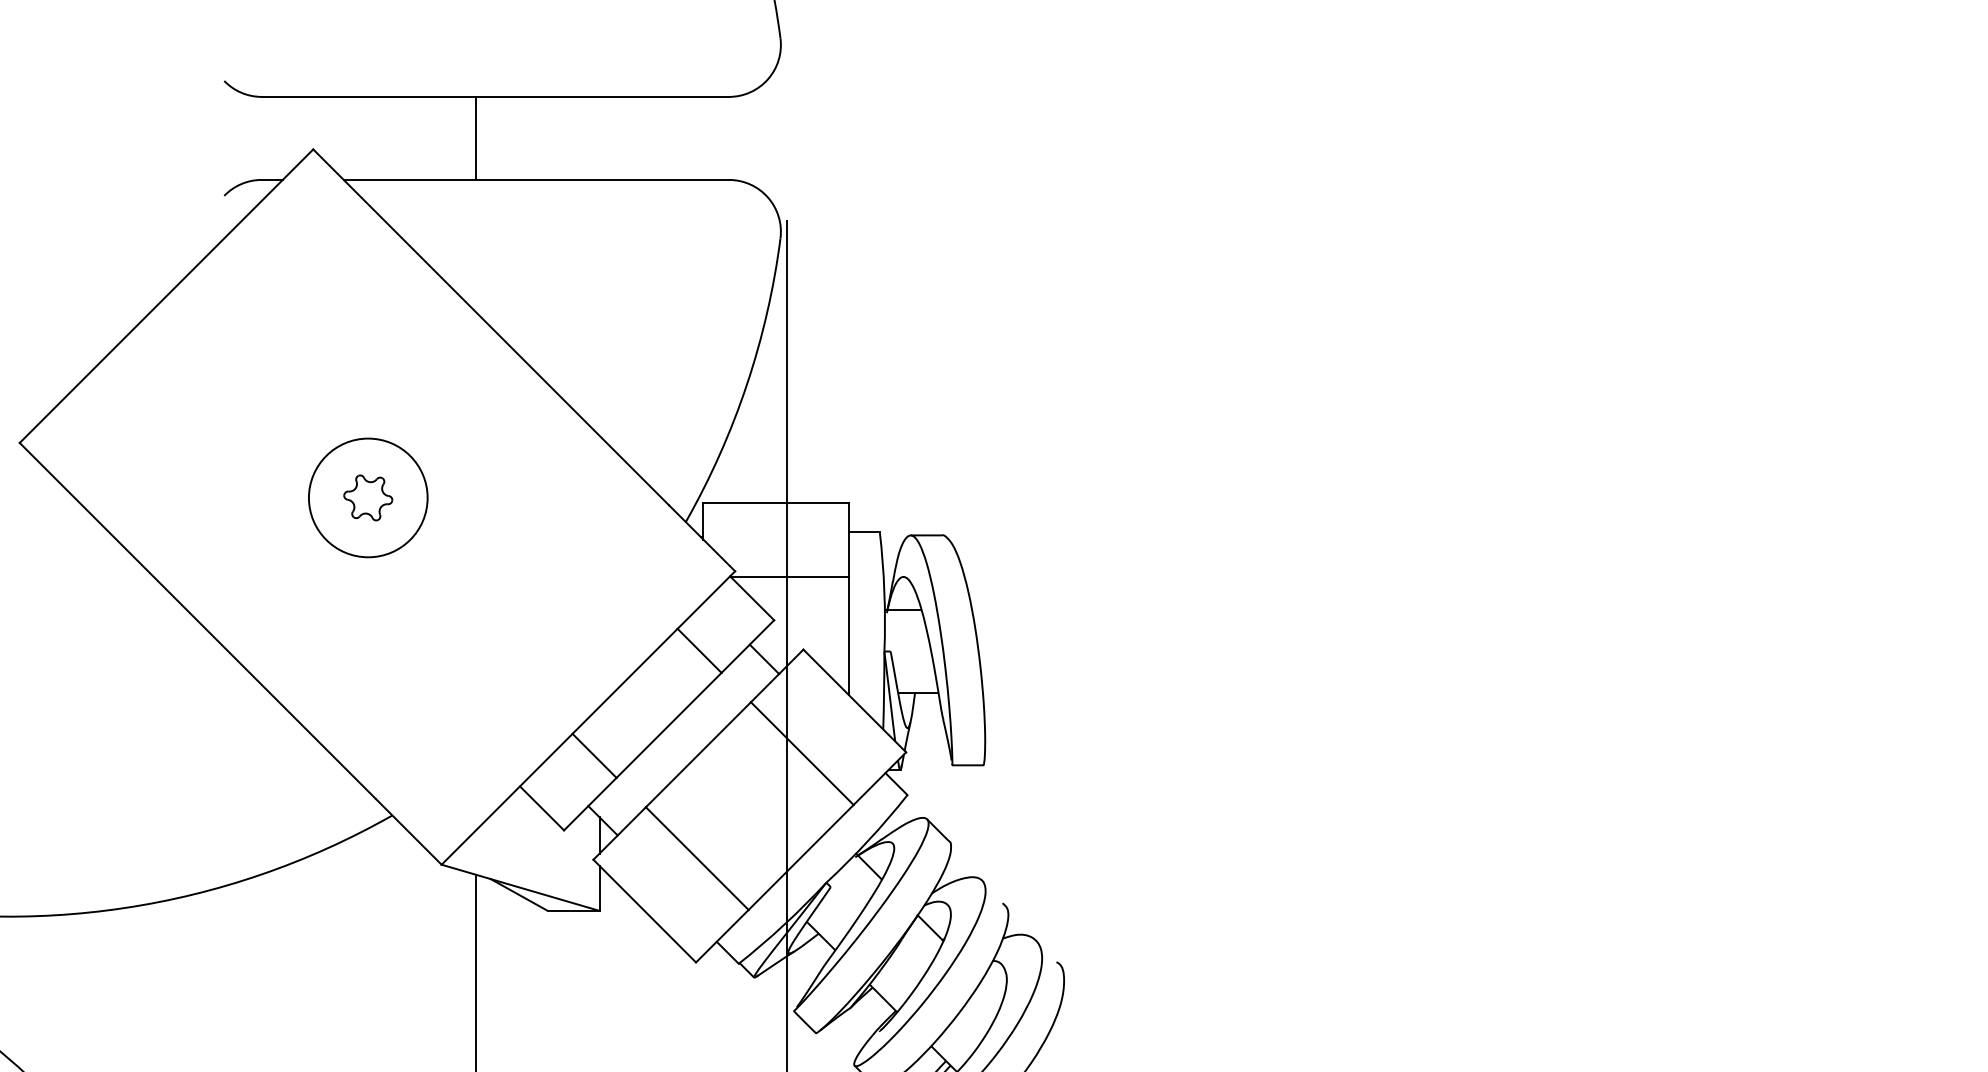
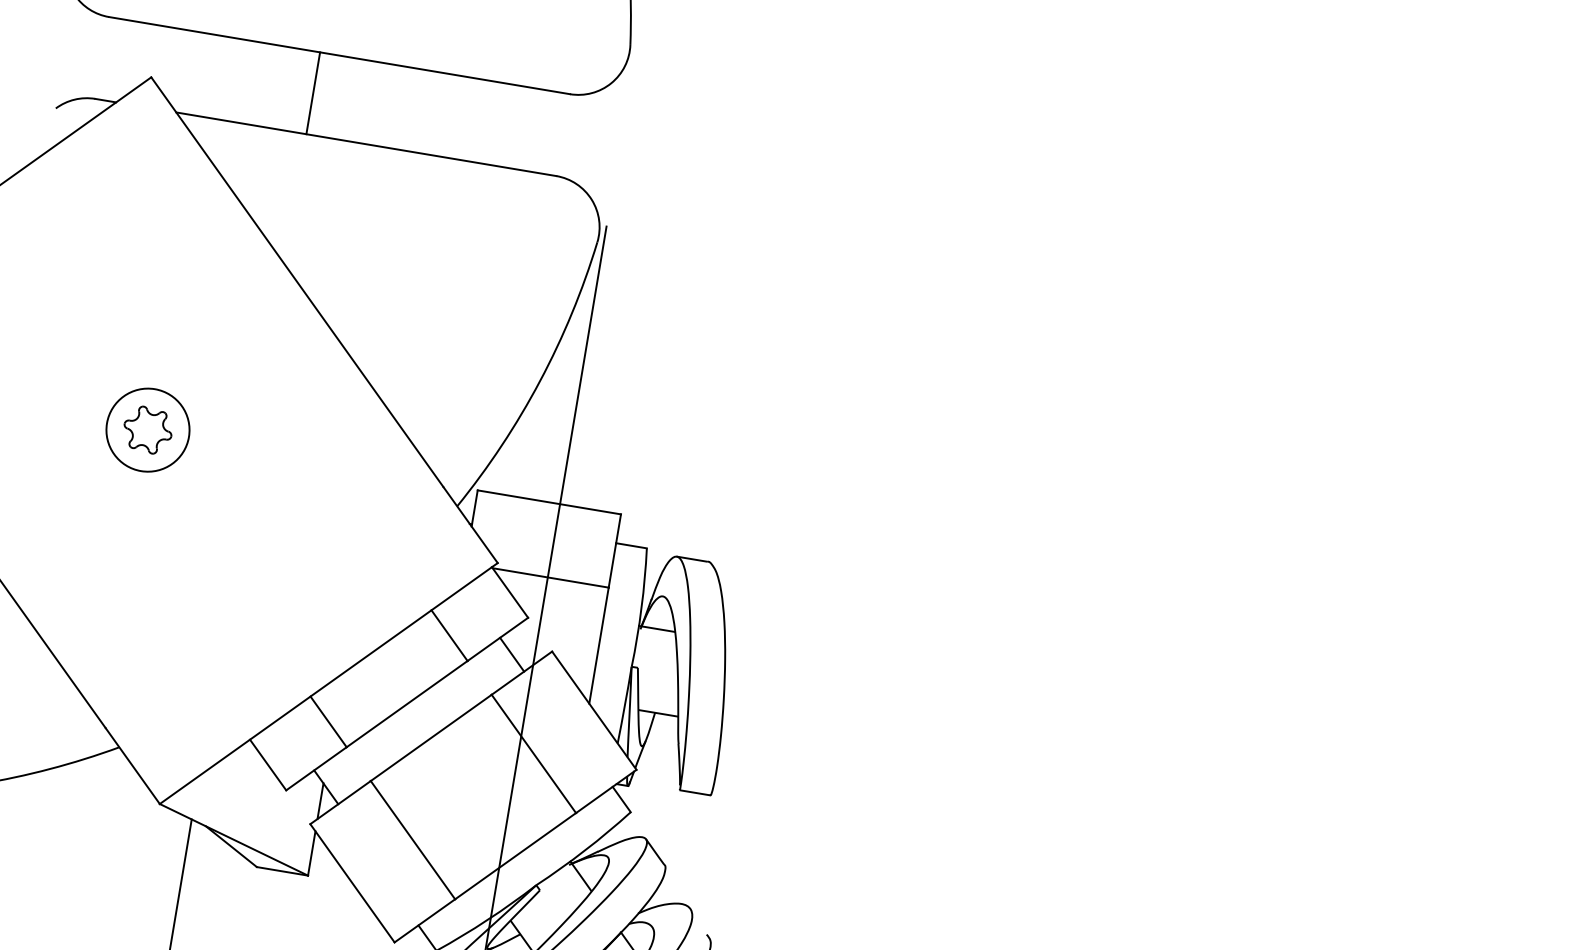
circle: (367, 497) -> (147, 429), size x0.7

